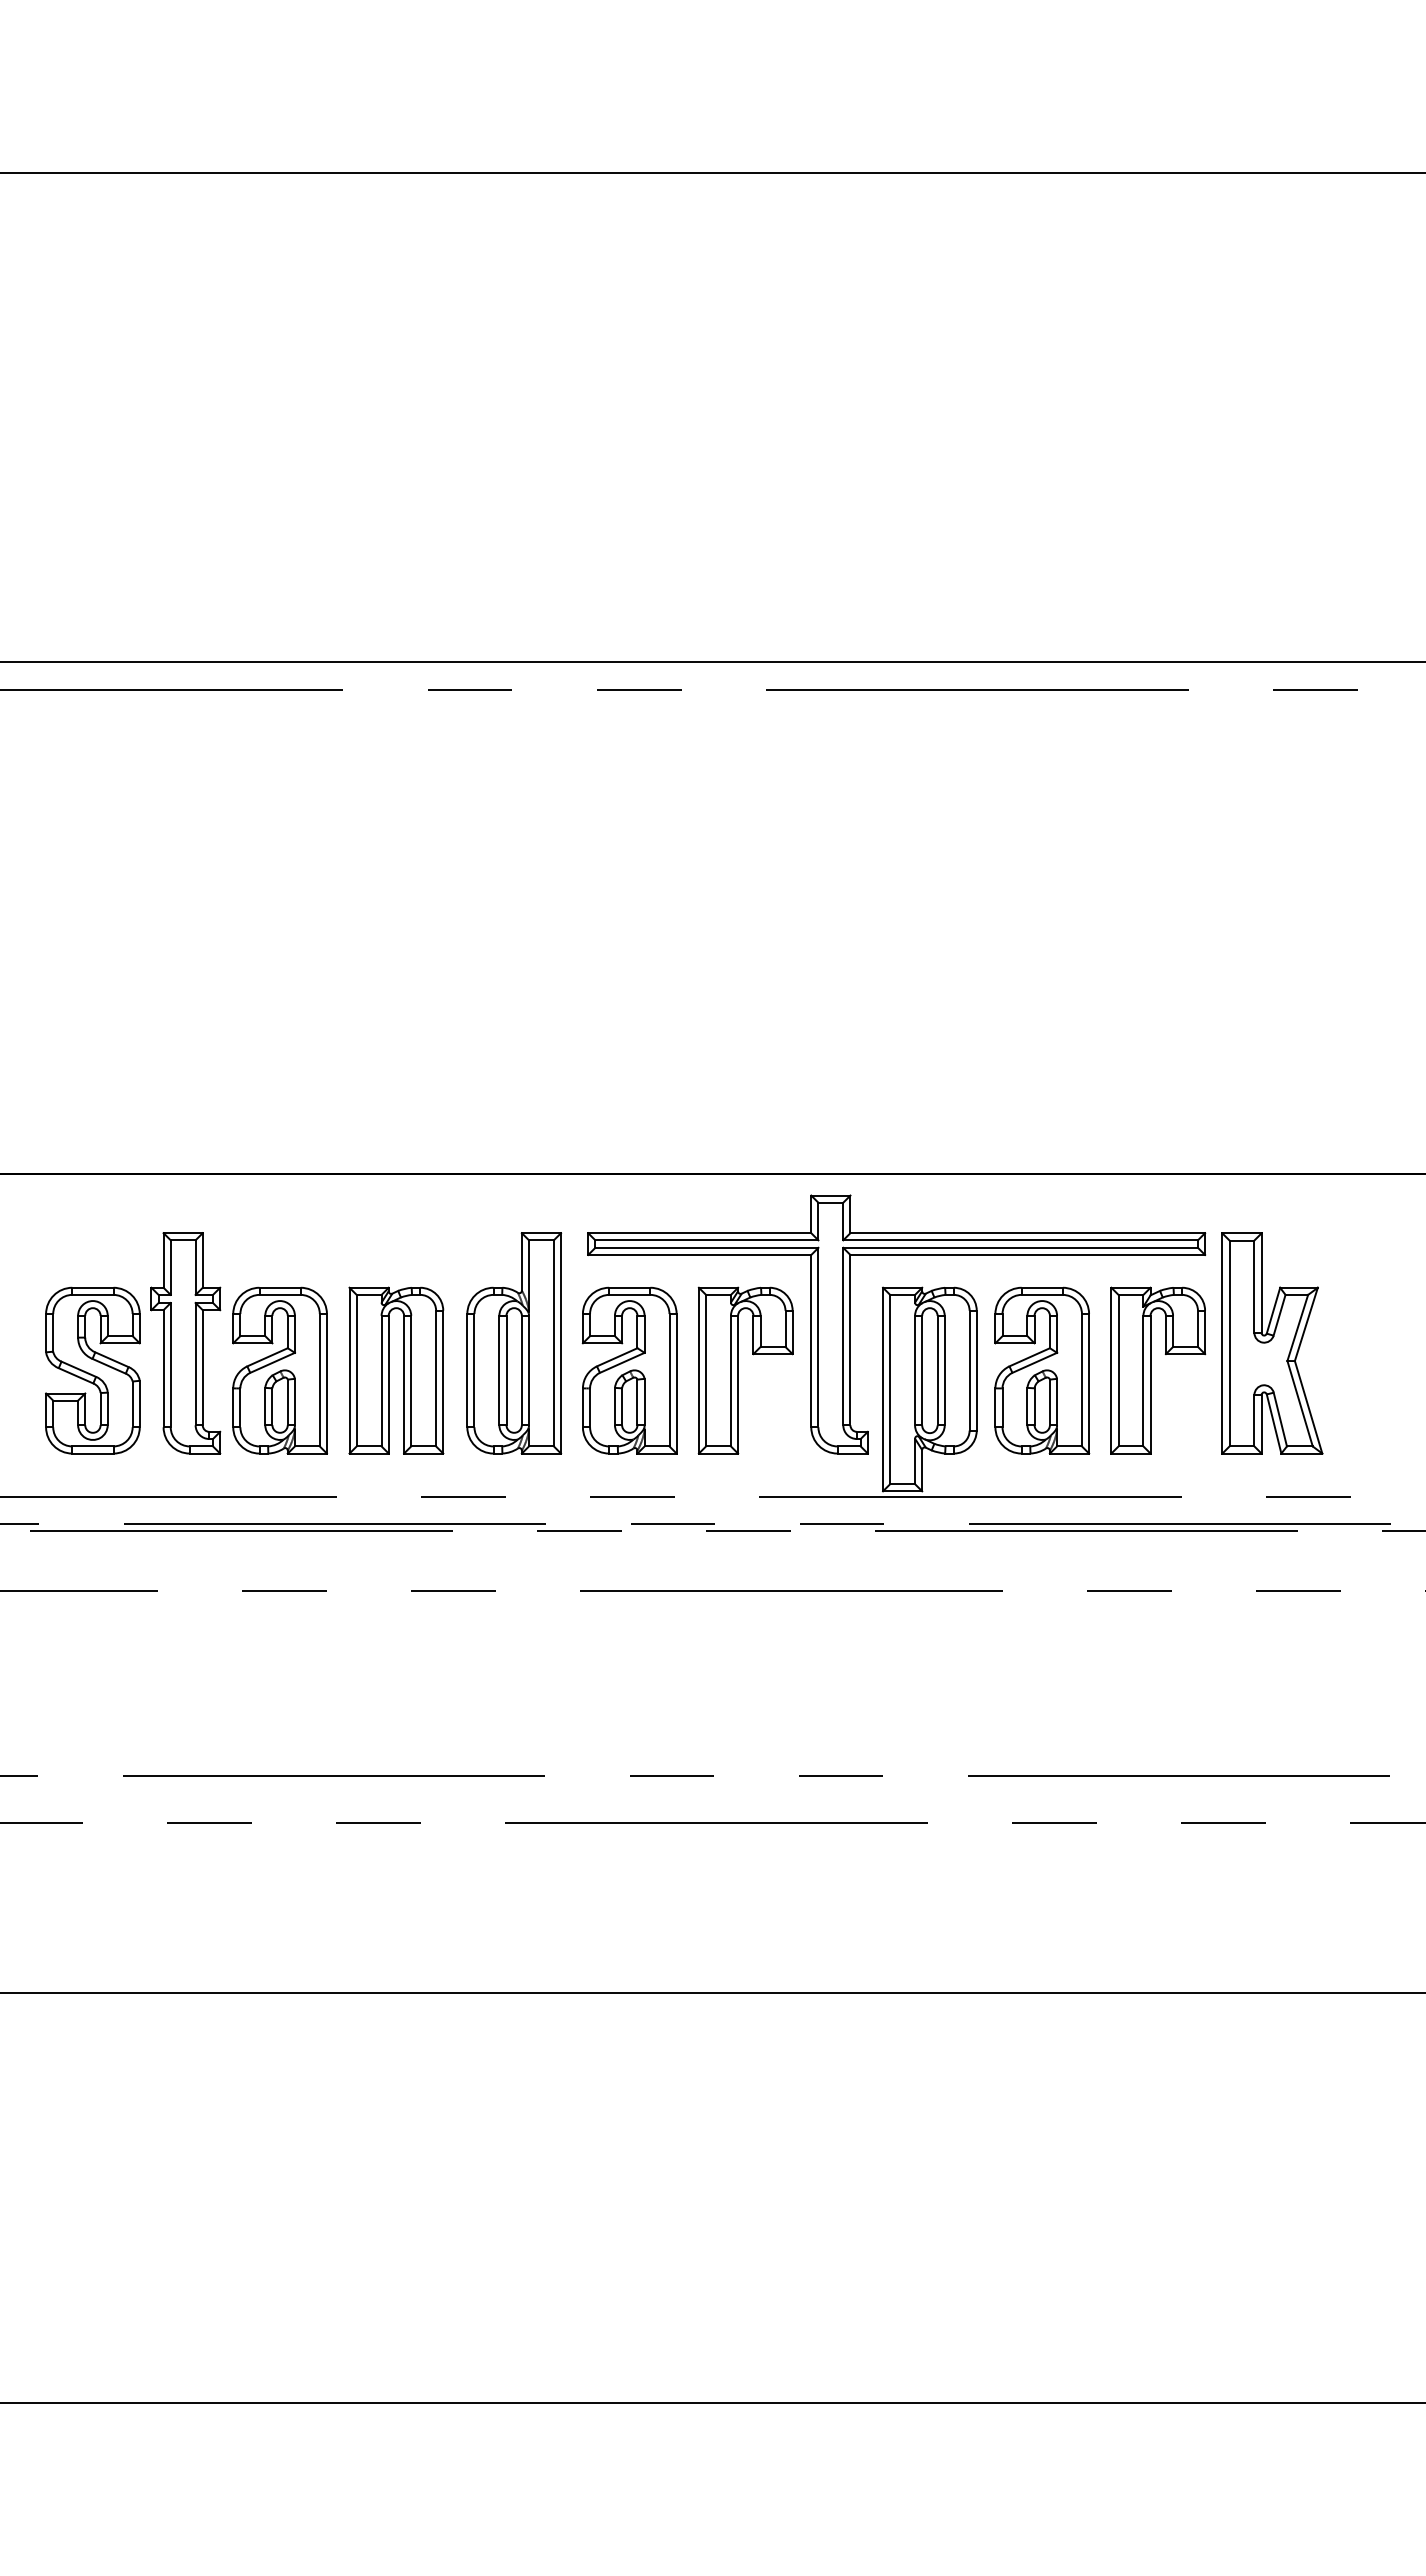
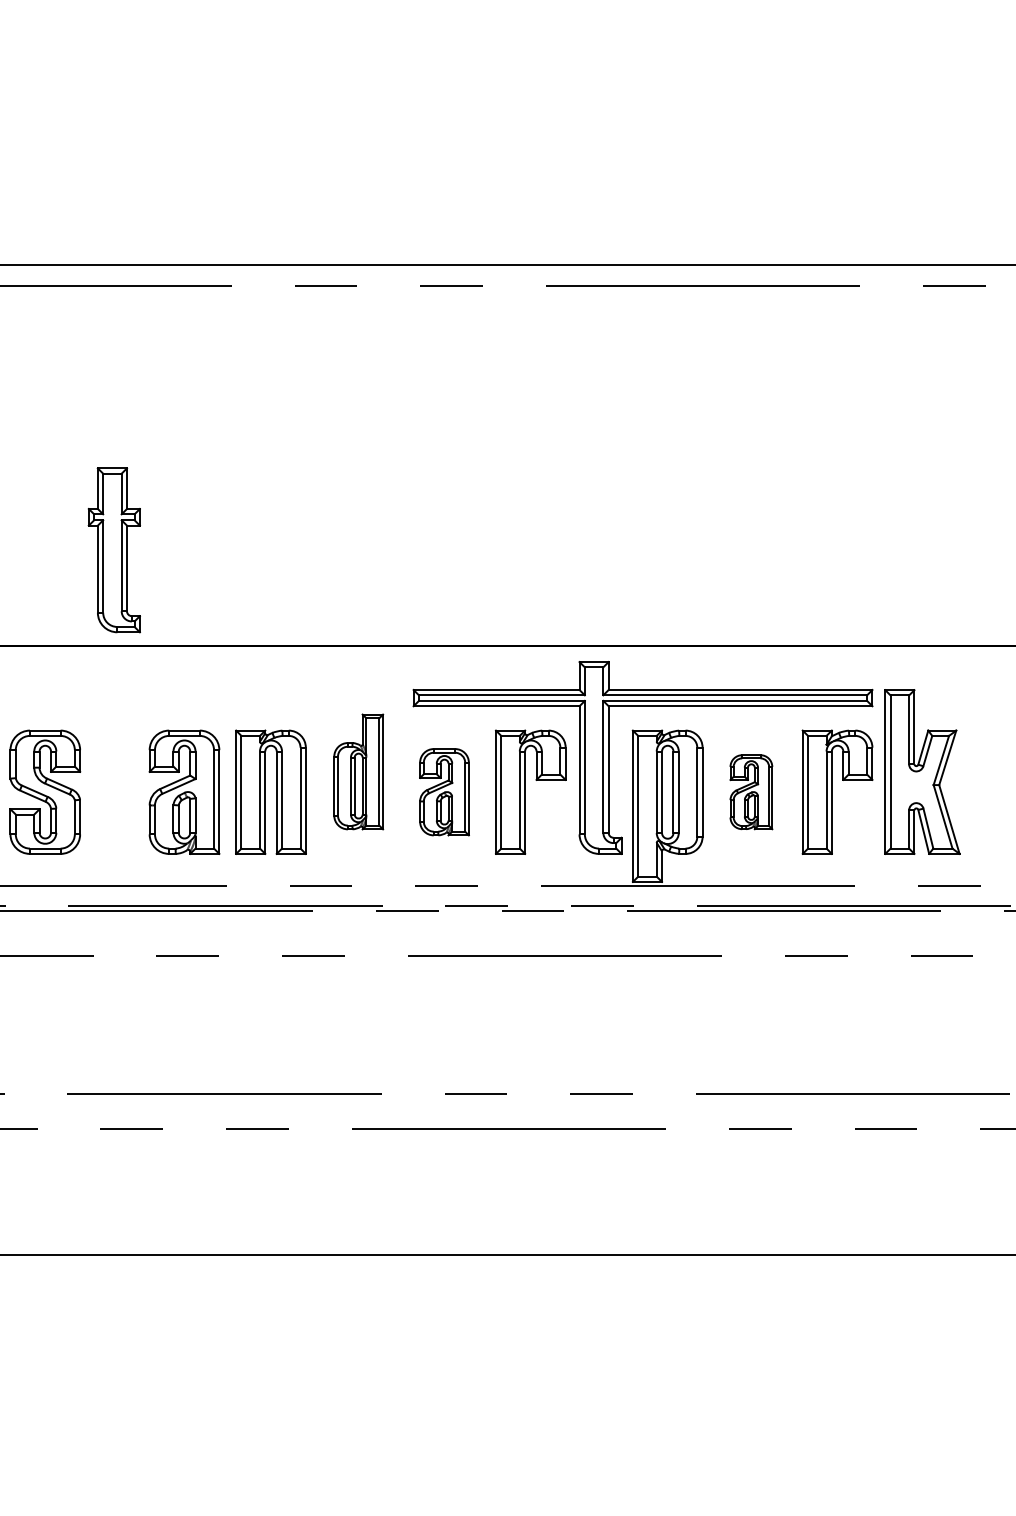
part: (185, 1343) -> (114, 550), moved
part: (514, 1343) -> (358, 772), size x0.7
part: (629, 1370) -> (444, 792), size x0.7
part: (1042, 1370) -> (751, 792), size x0.6

